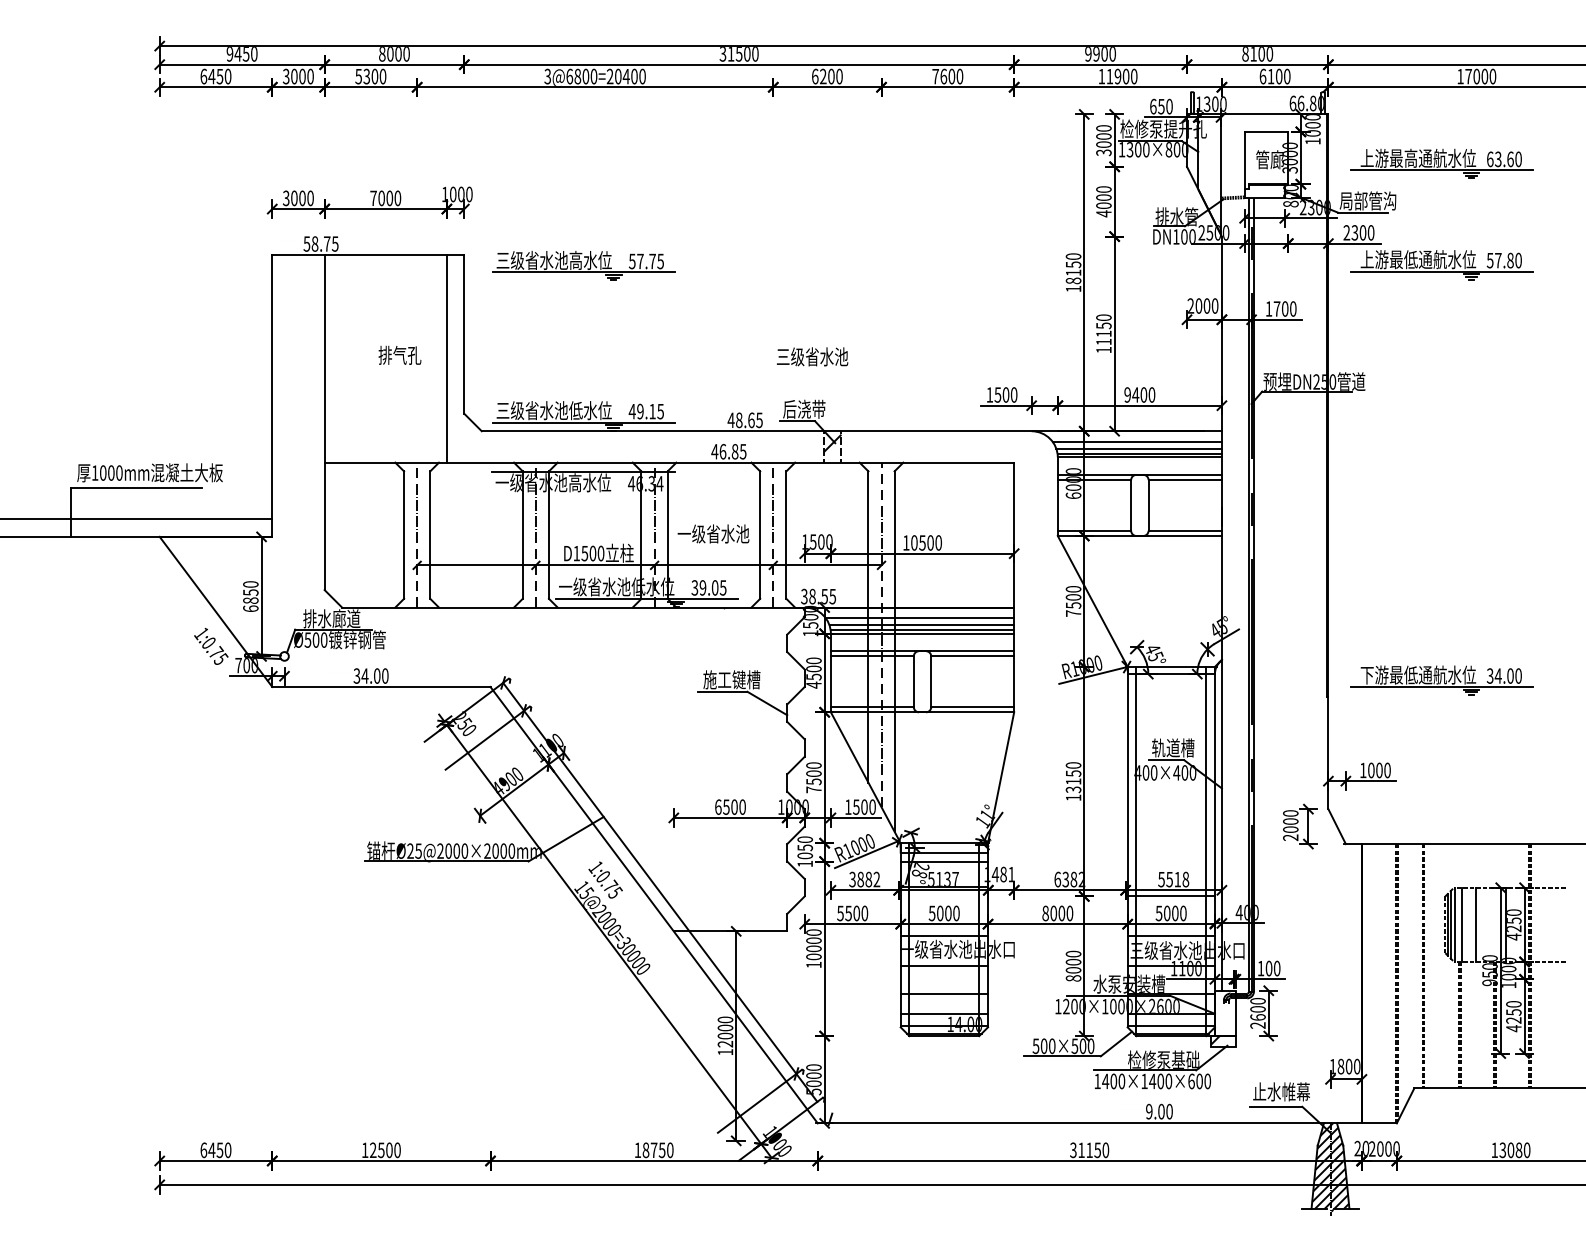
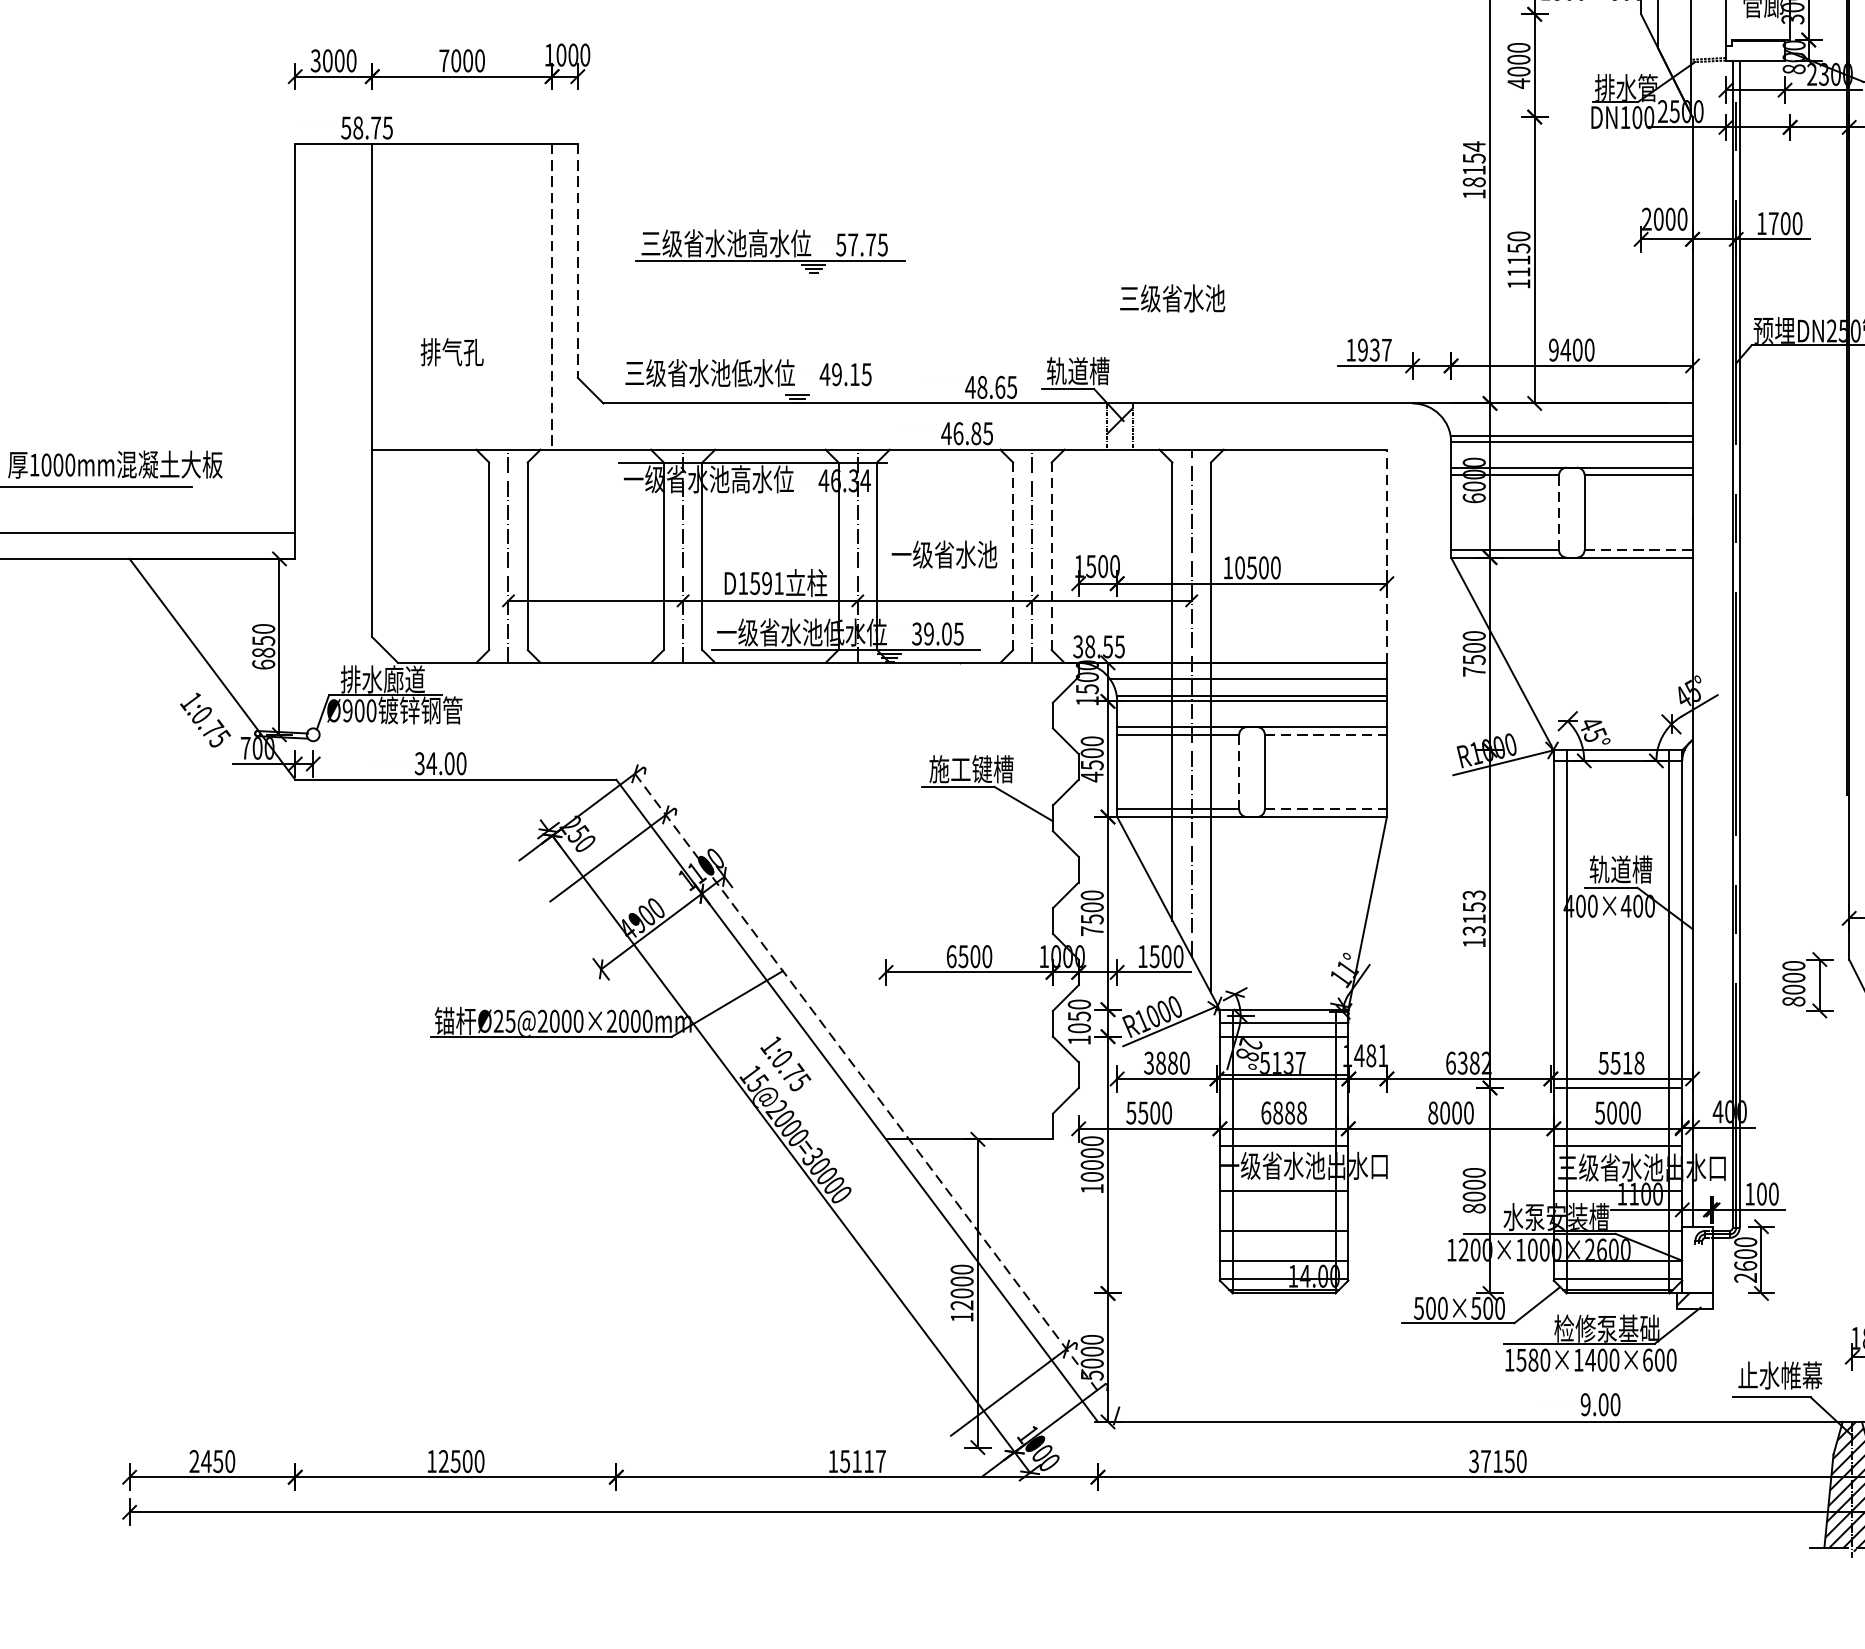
text: (1073, 256) -> (1474, 146), 18150 -> 18154
part: (583, 265) -> (769, 250), moved
line: (464, 334) -> (578, 261), solid -> dashed
text: (399, 354) -> (451, 350), moved
text: (812, 356) -> (1172, 297), moved
line: (446, 358) -> (551, 296), solid -> dashed
text: (1005, 394) -> (1374, 349), 1500 -> 1937
text: (804, 408) -> (1078, 370), 后浇带 -> 轨道槽
line: (584, 422) -> (754, 390), removed
line: (1136, 441) -> (1566, 418), removed
line: (1138, 449) -> (1569, 430), removed
line: (1131, 505) -> (1559, 512), solid -> dashed
line: (1185, 530) -> (1638, 549), solid -> dashed
line: (1014, 534) -> (1387, 555), solid -> dashed
line: (760, 535) -> (1013, 556), solid -> dashed
line: (786, 535) -> (1051, 556), solid -> dashed
text: (596, 553) -> (772, 583), D1500 -> D1591
line: (921, 625) -> (1250, 689), removed
text: (307, 639) -> (347, 709), Ø500 -> Ø900
line: (973, 656) -> (1327, 734), solid -> dashed
line: (913, 682) -> (1238, 773), solid -> dashed
line: (973, 707) -> (1327, 809), solid -> dashed
text: (1073, 765) -> (1474, 895), 13150 -> 13153
text: (1290, 837) -> (1793, 1001), 2000 -> 8000
text: (876, 879) -> (1184, 1063), 3882 -> 3880
line: (660, 892) -> (866, 1082), solid -> dashed
text: (943, 913) -> (1282, 1113), 5000 -> 6888
text: (1109, 1081) -> (1527, 1360), 1400×1400×600 -> 1580×1400×600
text: (1081, 1149) -> (1485, 1460), 31150 -> 37150
text: (203, 1150) -> (194, 1461), 6450 -> 2450
text: (657, 1150) -> (862, 1461), 18750 -> 15117

